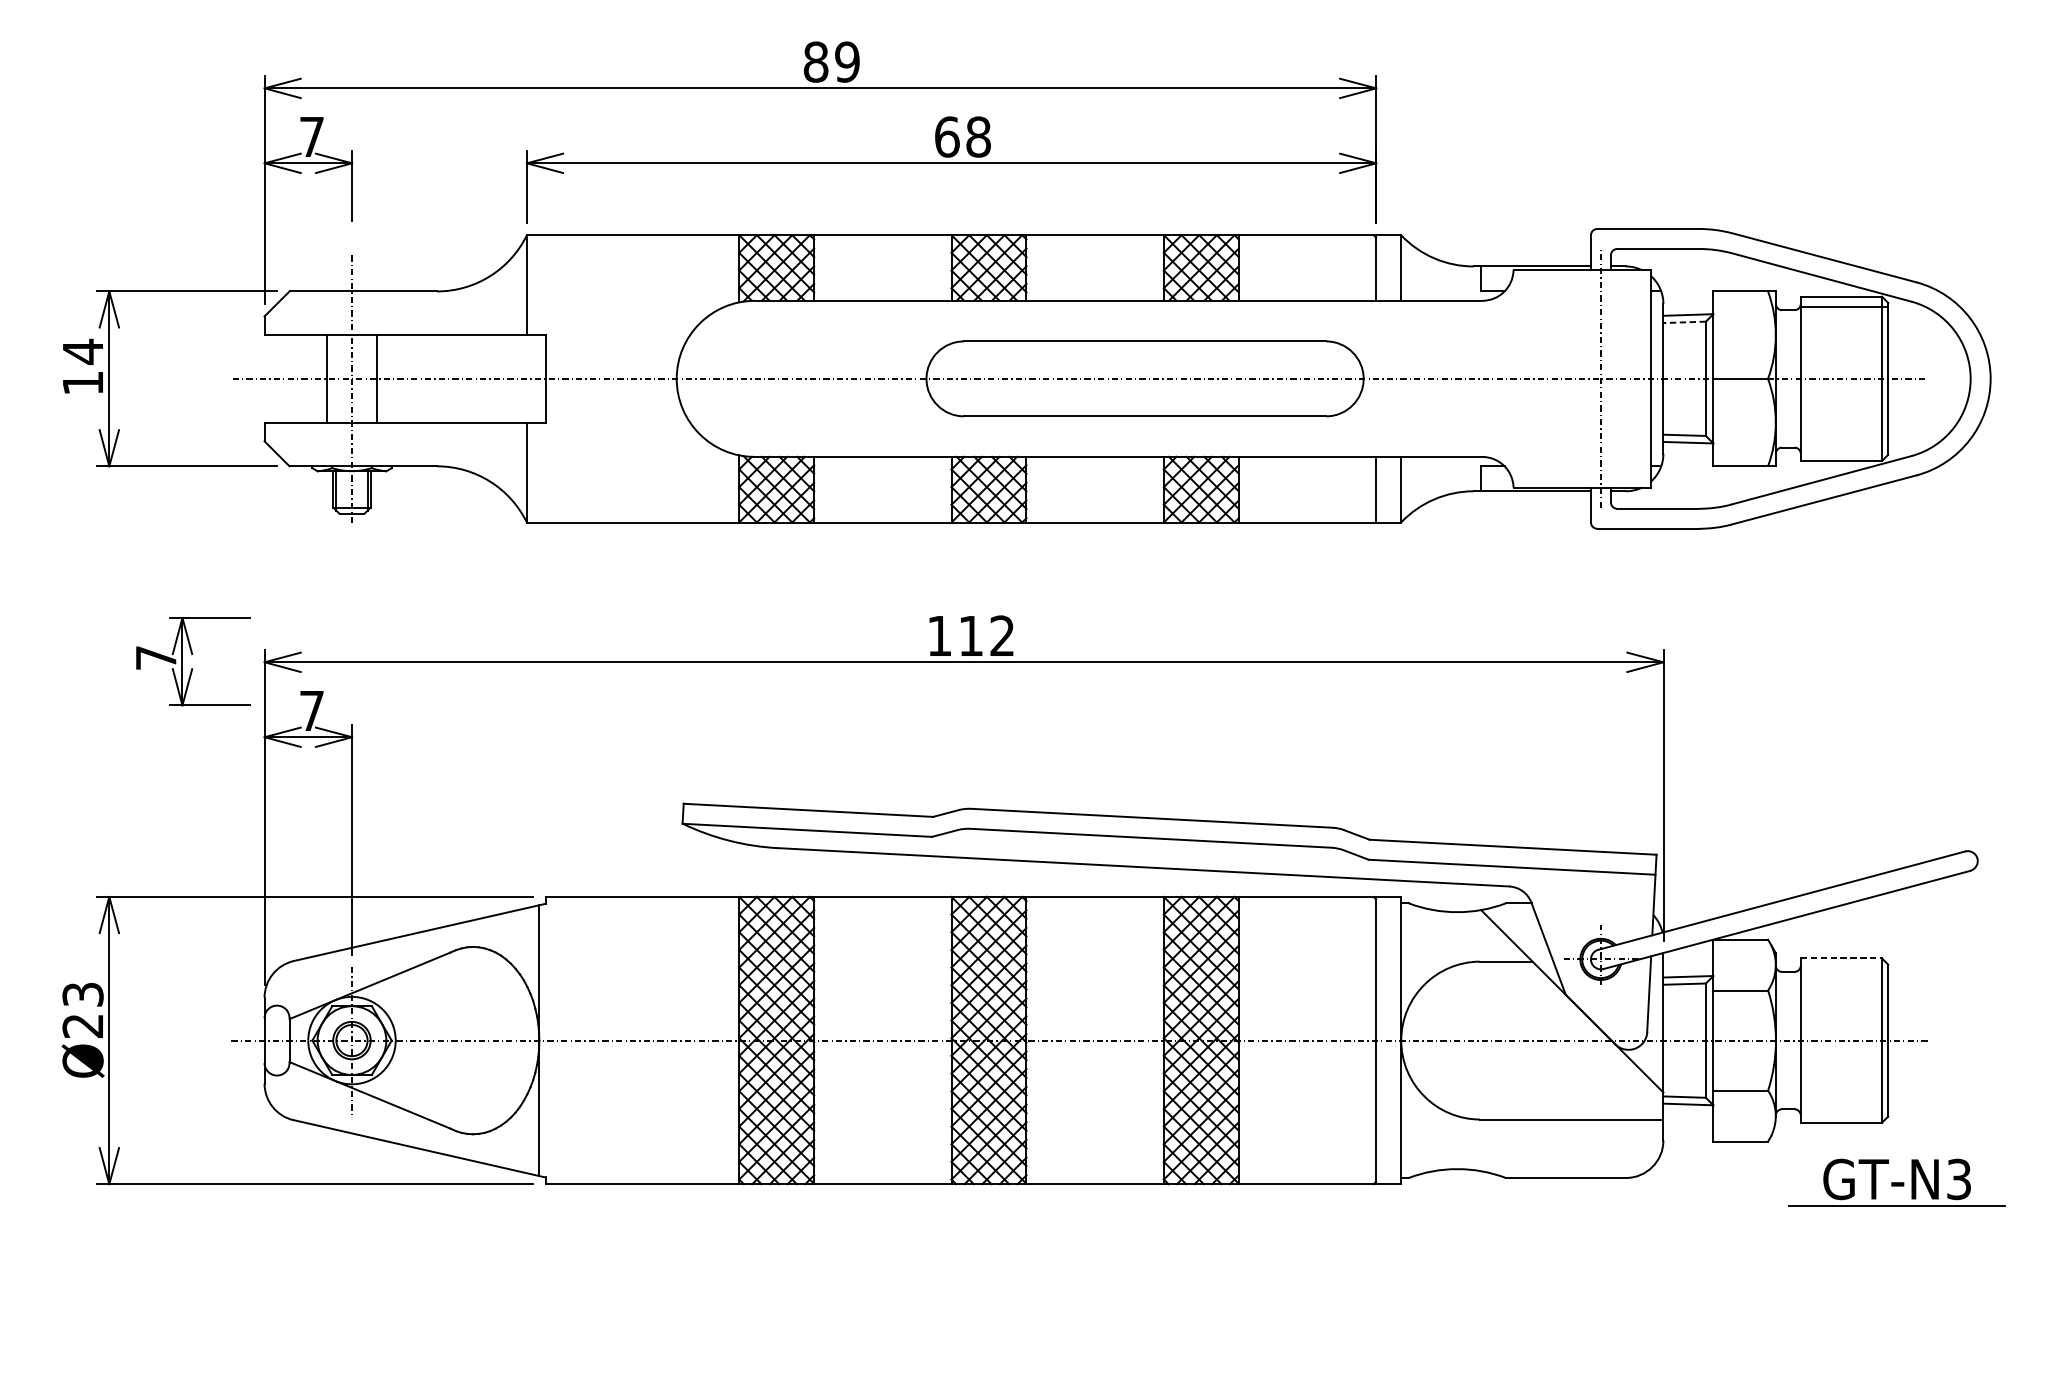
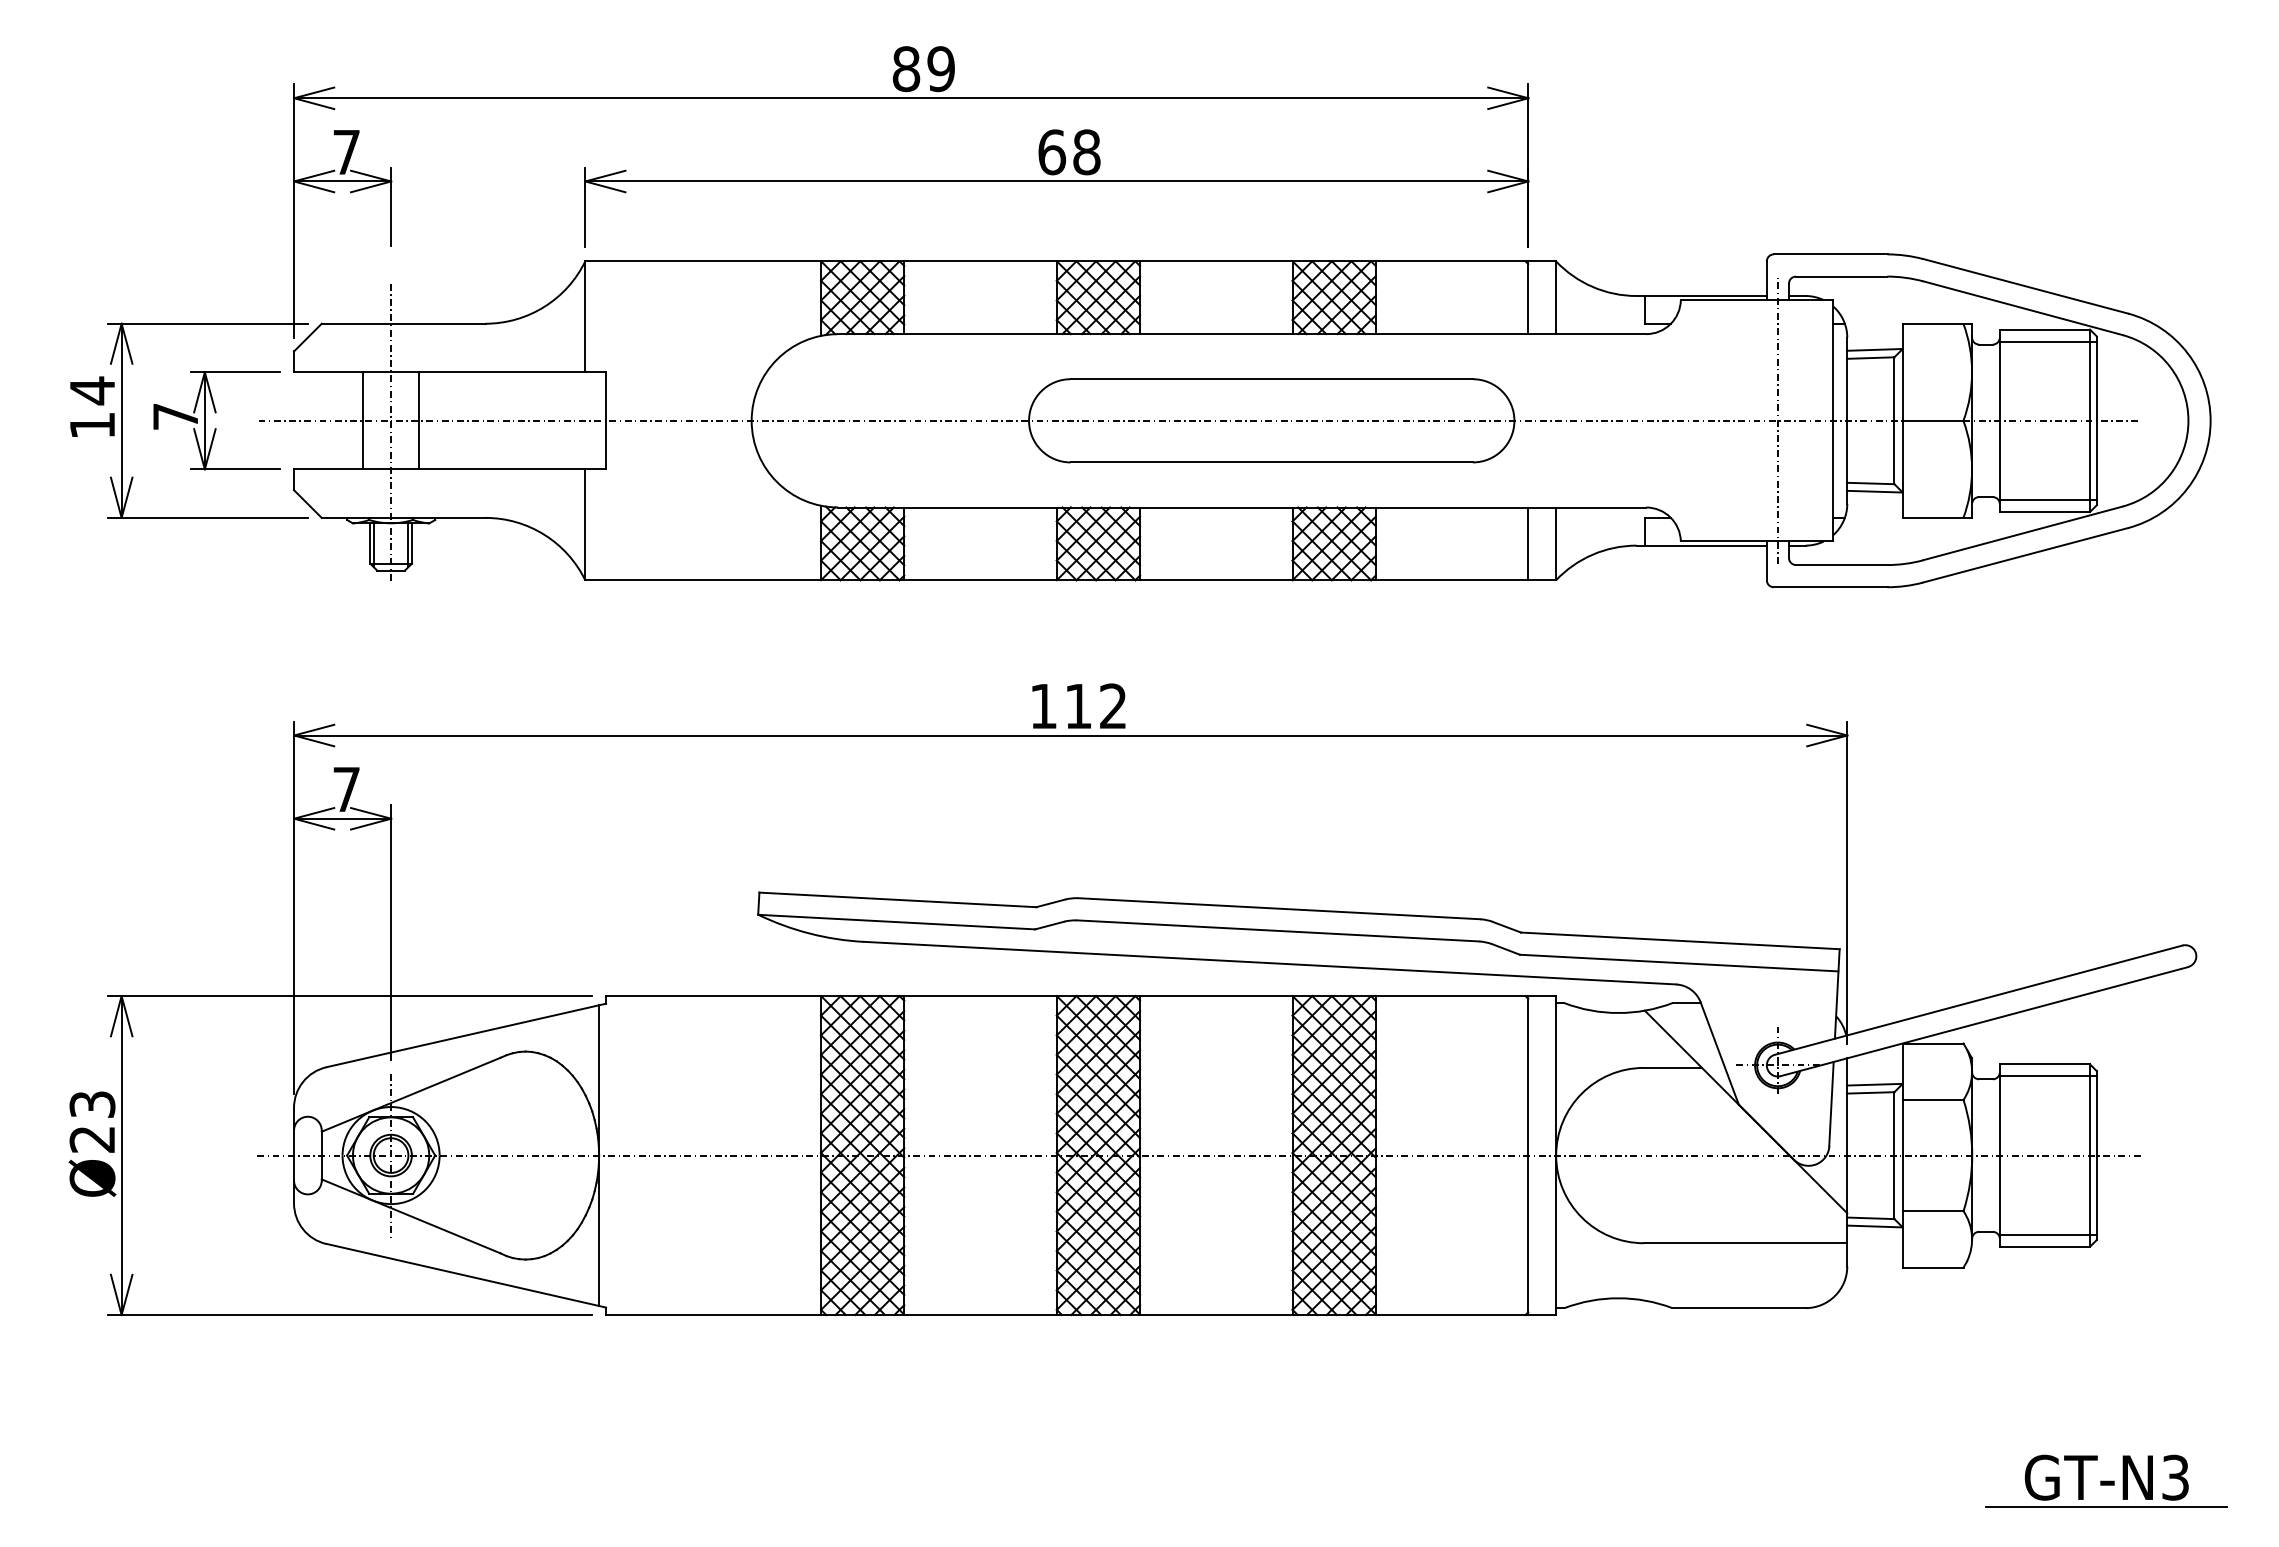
line: (1684, 322) -> (1870, 358), dashed -> solid
line: (1843, 450) -> (2047, 500), added
part: (192, 655) -> (216, 413), moved
line: (1841, 958) -> (2045, 1064), dashed -> solid
line: (1843, 969) -> (2047, 1076), added
line: (1843, 1111) -> (2047, 1234), added
part: (1896, 1181) -> (2106, 1480), moved

